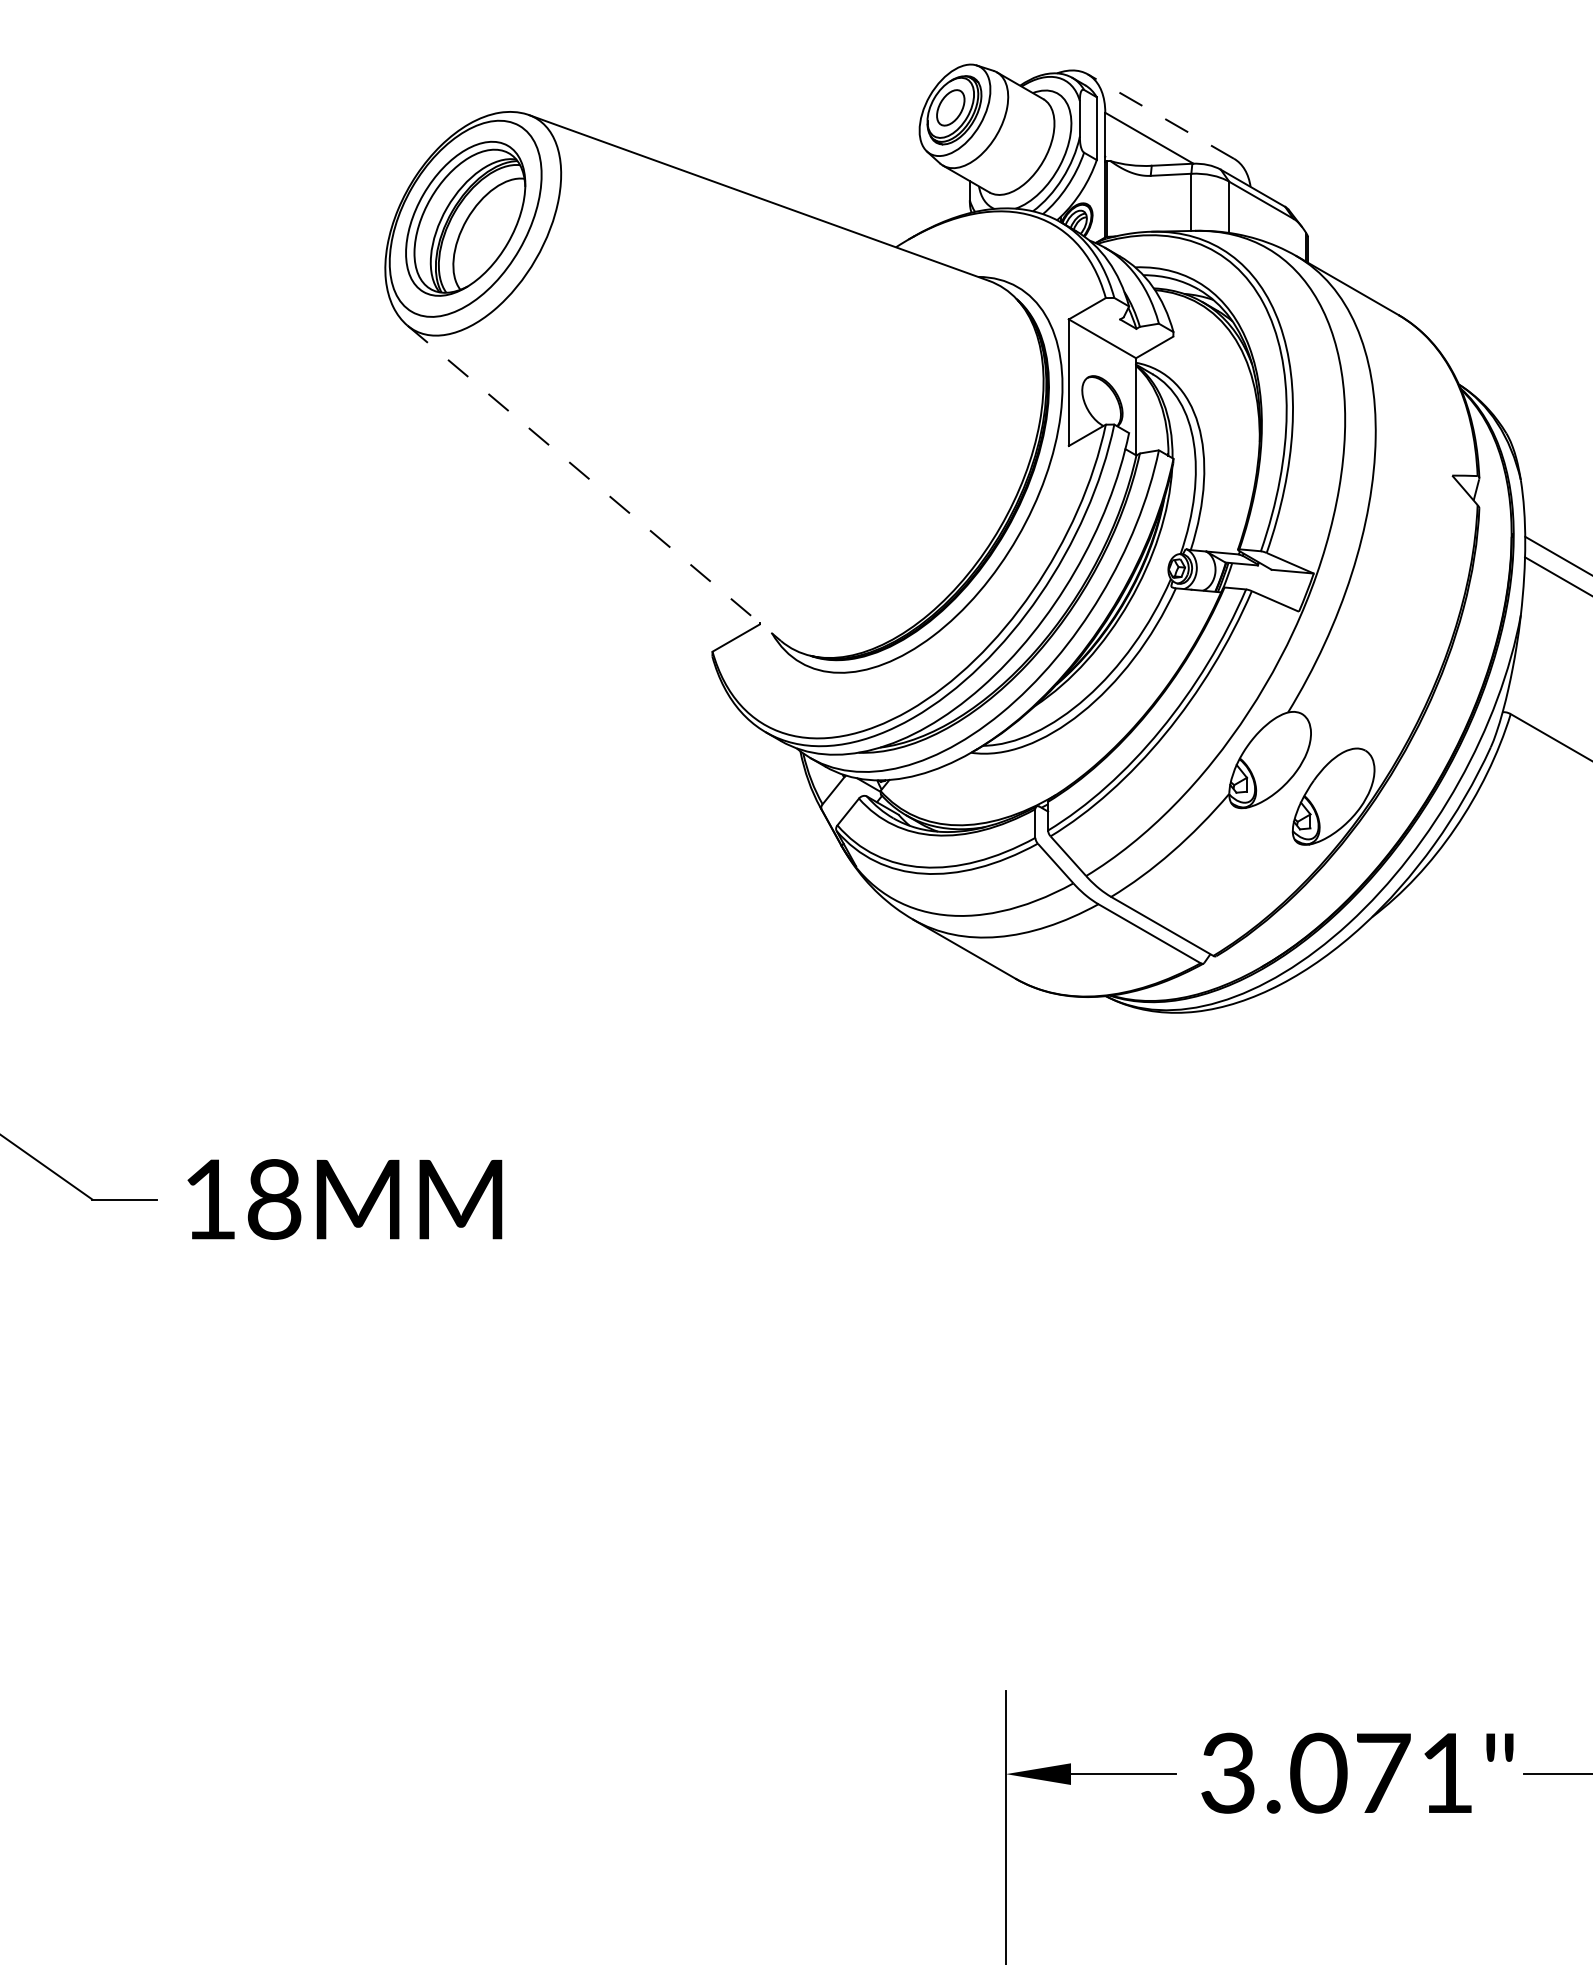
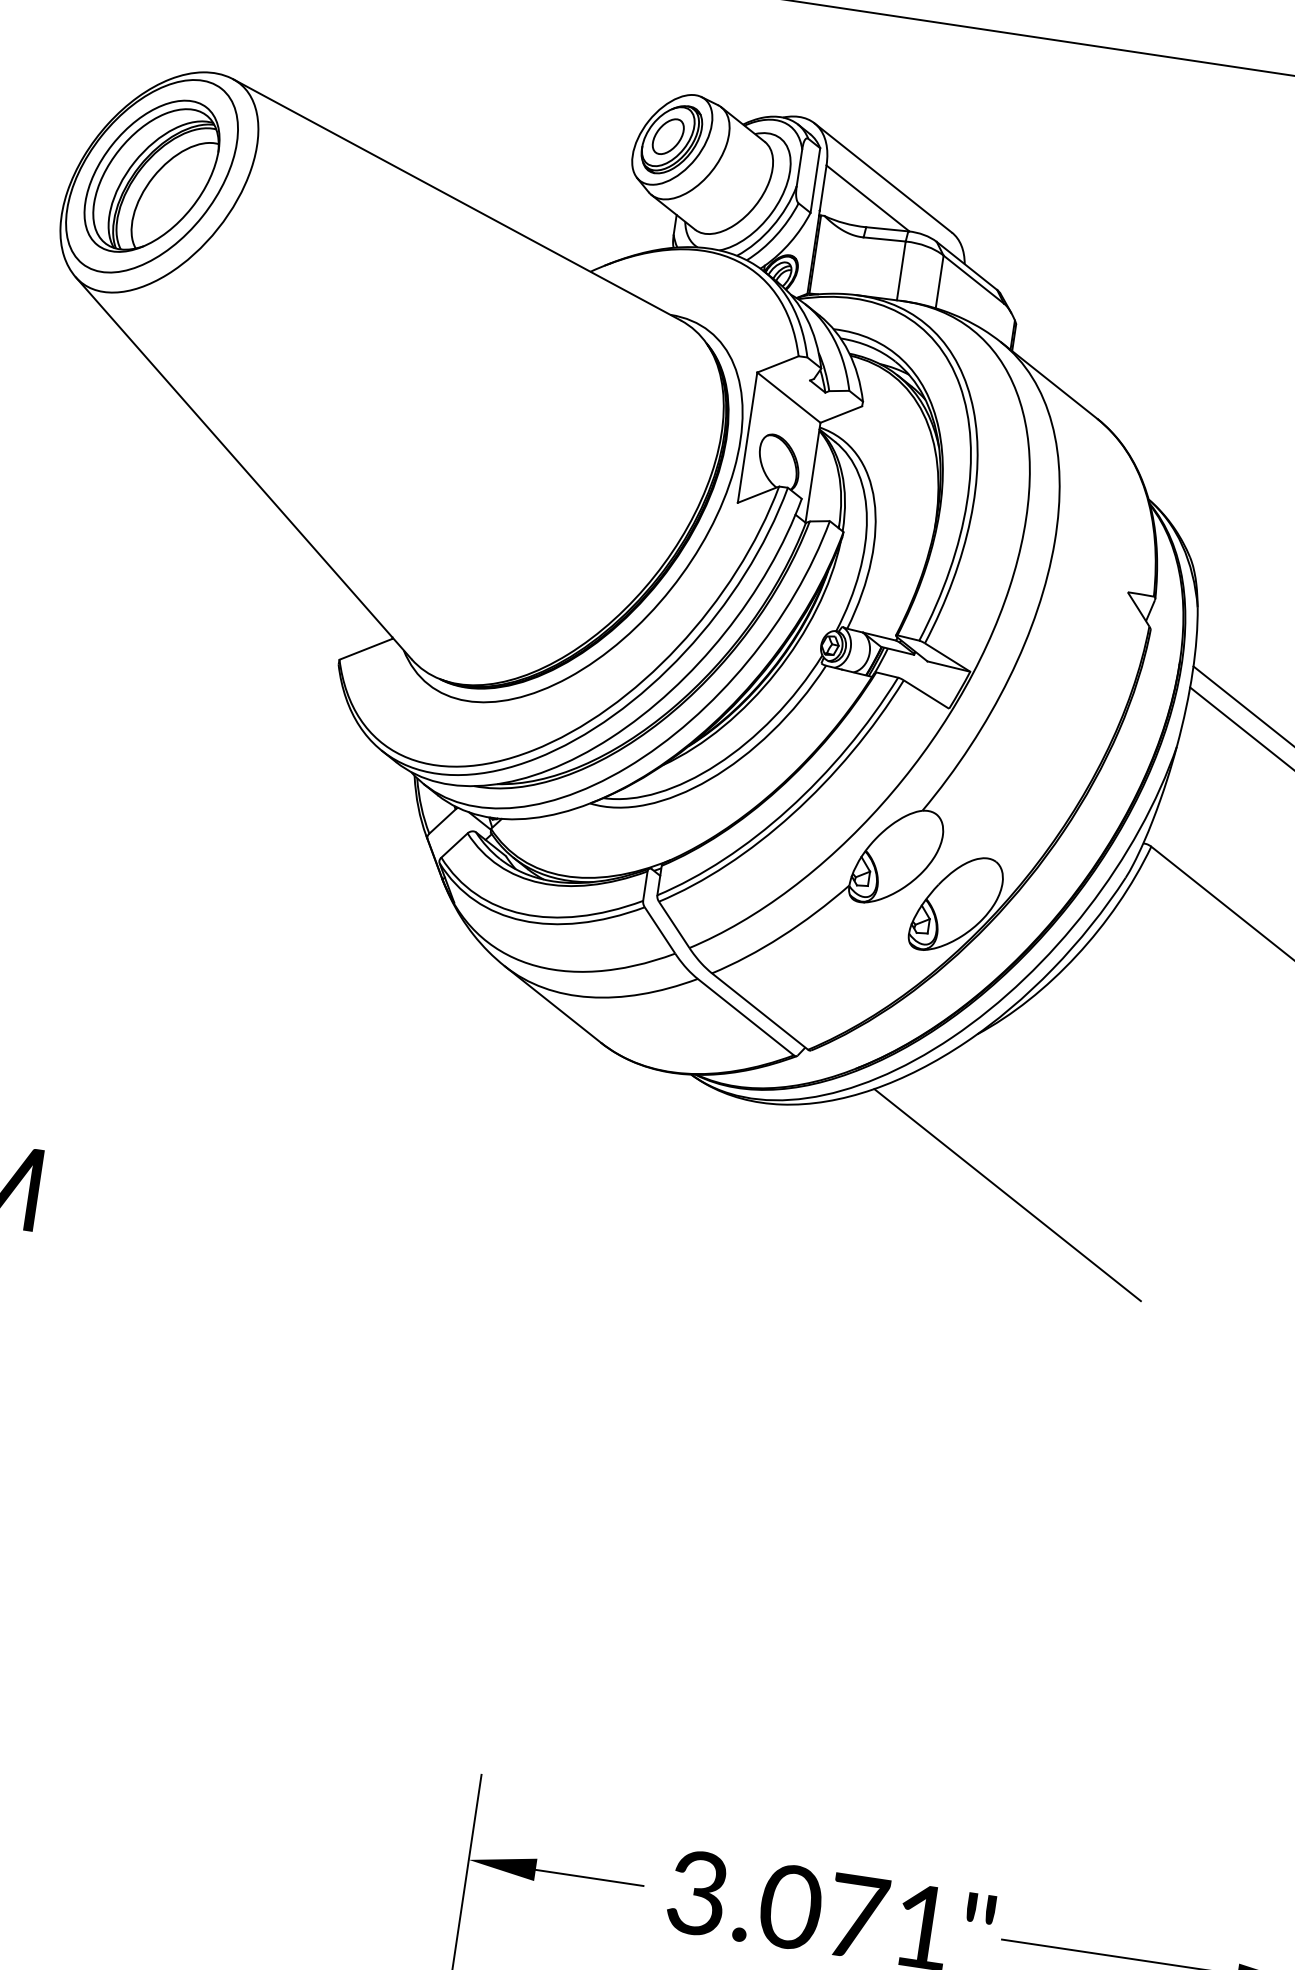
line: (1160, 116) -> (882, 177), dashed -> solid
line: (594, 483) -> (243, 468), dashed -> solid
line: (1423, 1065) -> (1007, 1194), added

